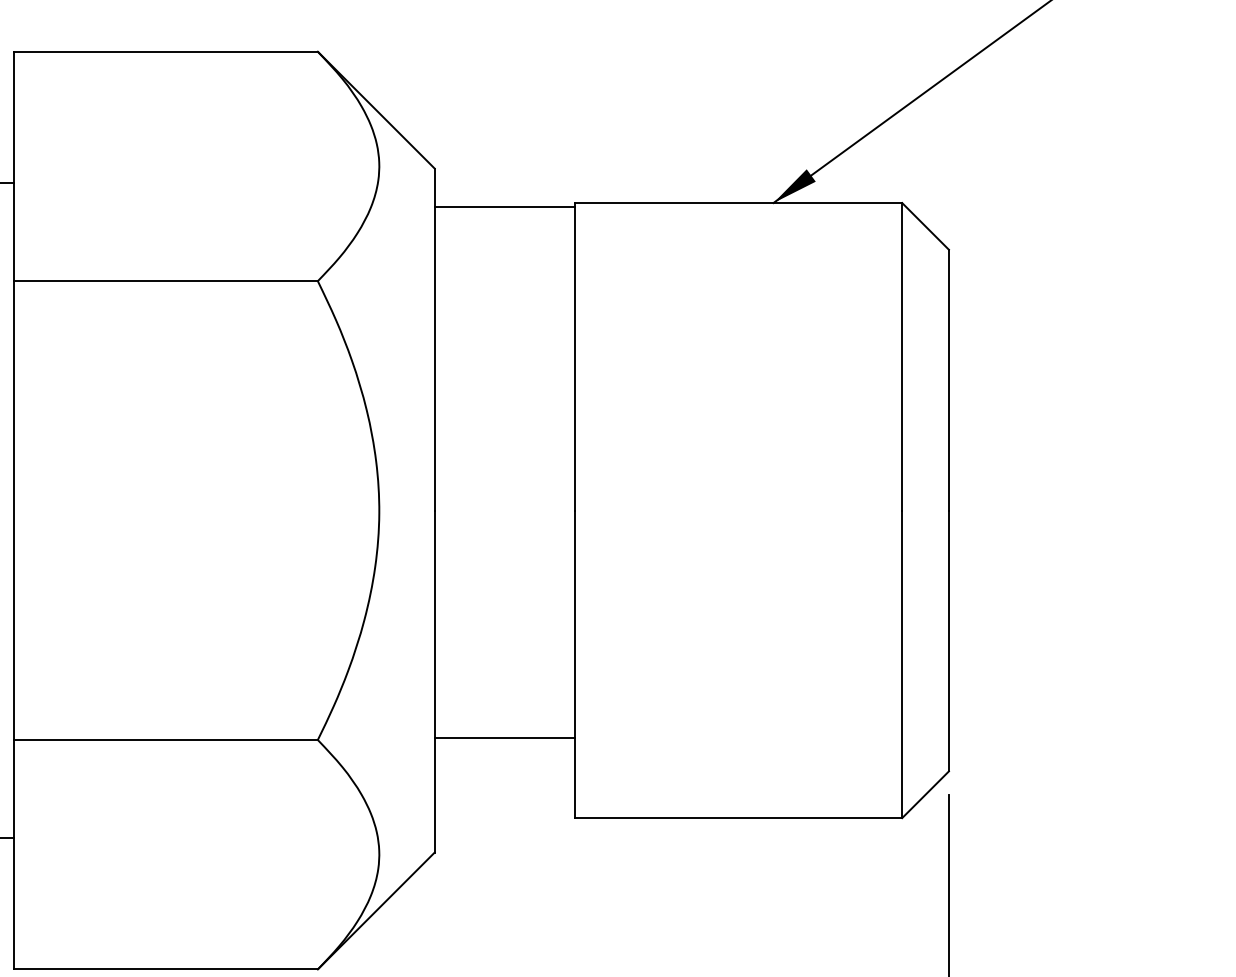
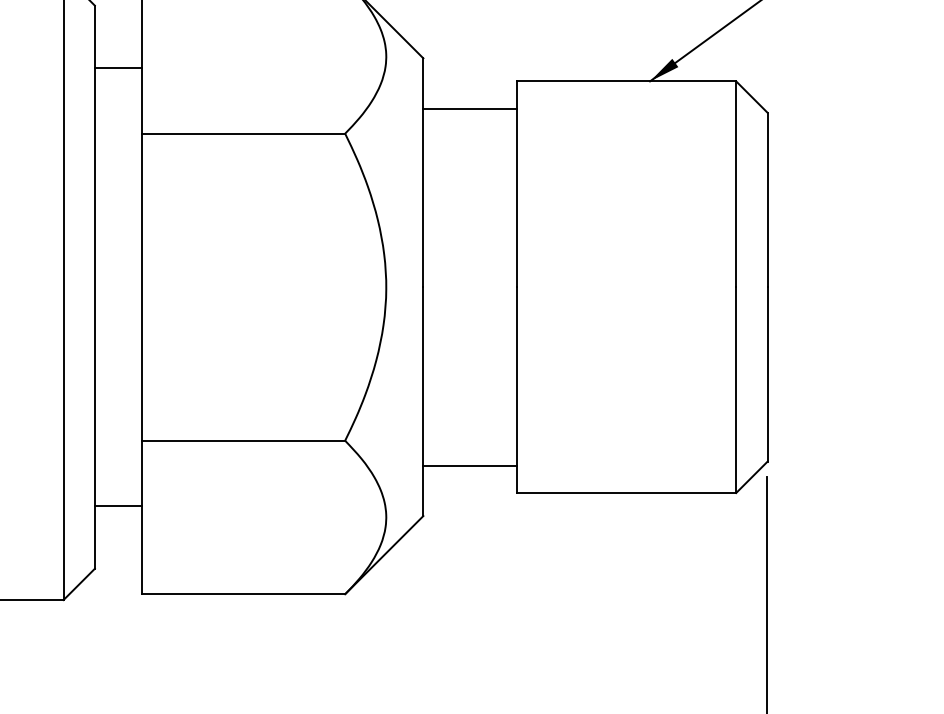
line: (505, 206) -> (470, 108), moved
line: (505, 738) -> (470, 465), moved

